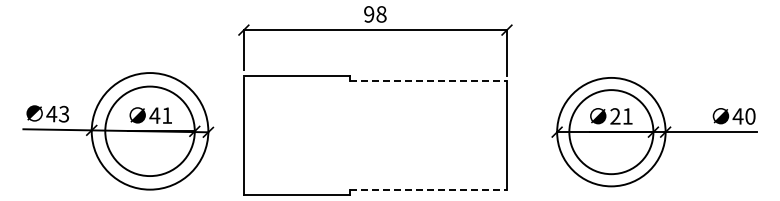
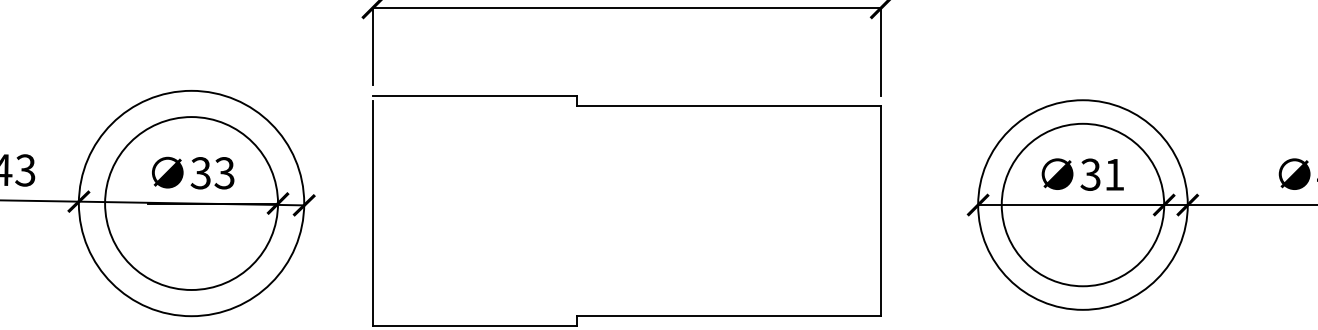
line: (428, 81) -> (729, 107), dashed -> solid
text: (160, 115) -> (211, 172), 41 -> 33
text: (615, 116) -> (1090, 174), 21 -> 31
line: (428, 189) -> (729, 315), dashed -> solid

